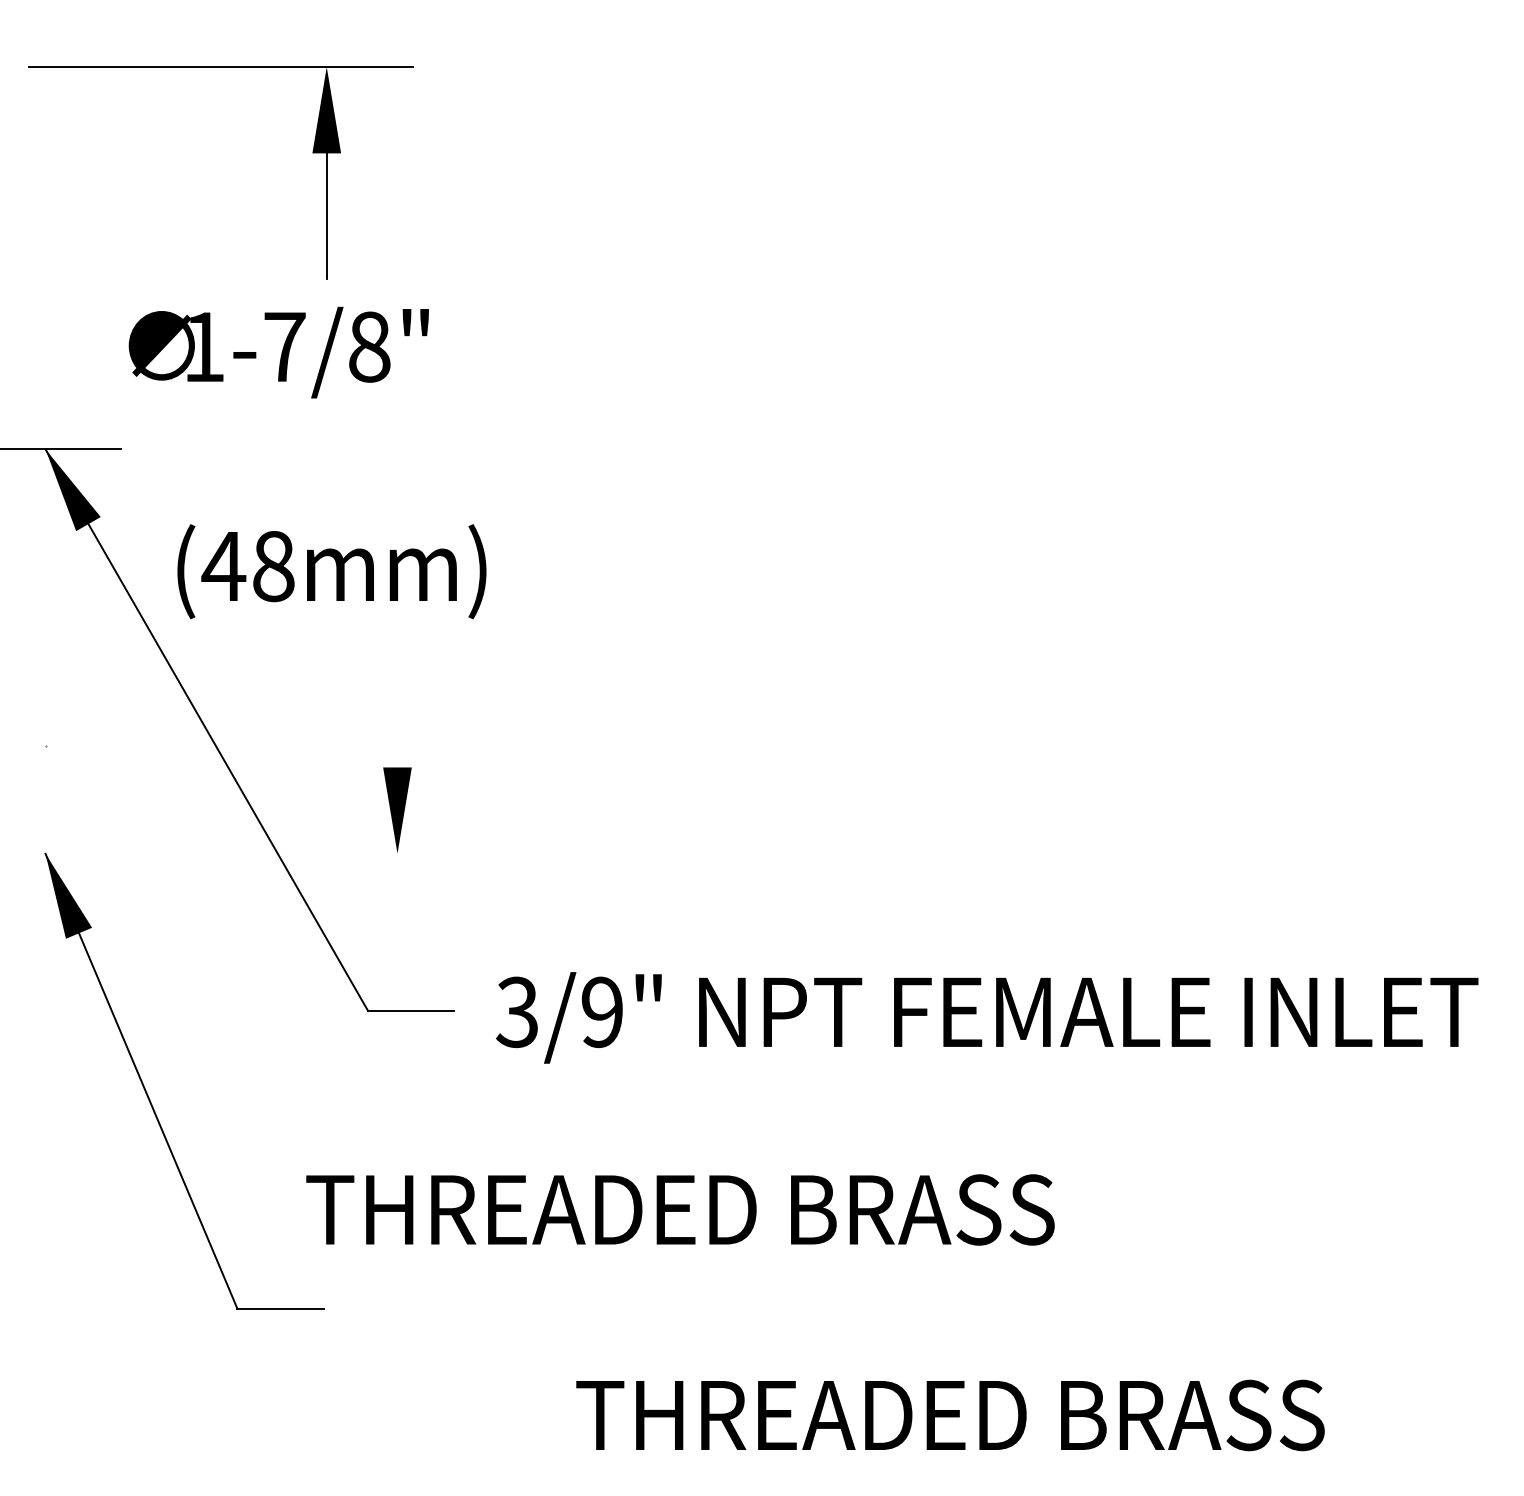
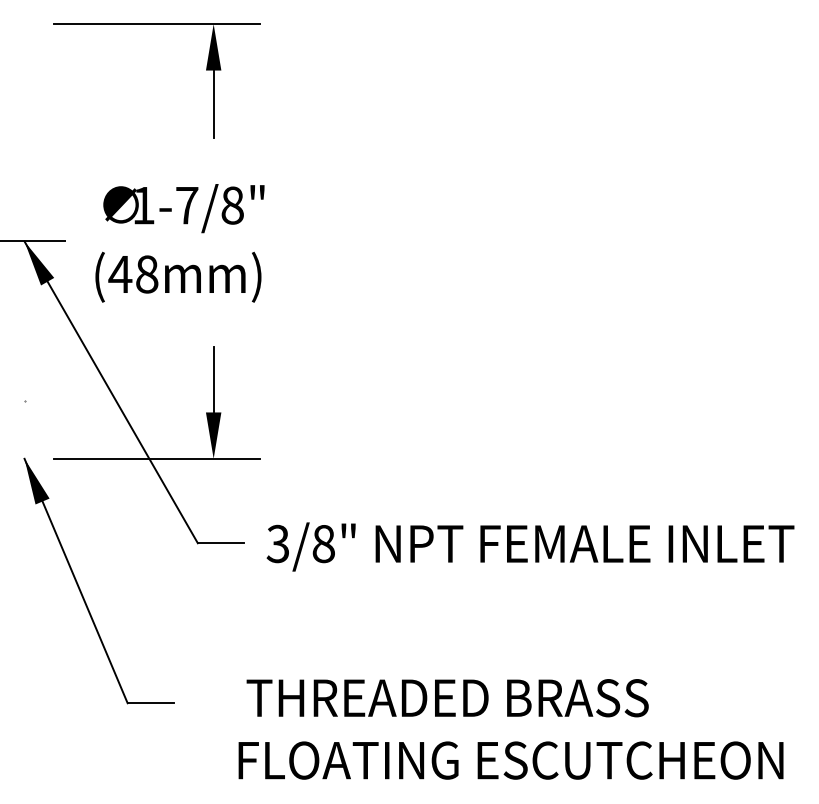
part: (313, 153) -> (206, 70), moved
text: (278, 352) -> (183, 208), moved
text: (332, 570) -> (178, 276), moved
line: (397, 706) -> (213, 379), added
line: (291, 853) -> (156, 458), added
text: (601, 1011) -> (323, 543), 3/9" -> 3/8"
text: (680, 1210) -> (447, 698), moved
text: (949, 1415) -> (510, 760), THREADED BRASS -> FLOATING ESCUTCHEON

